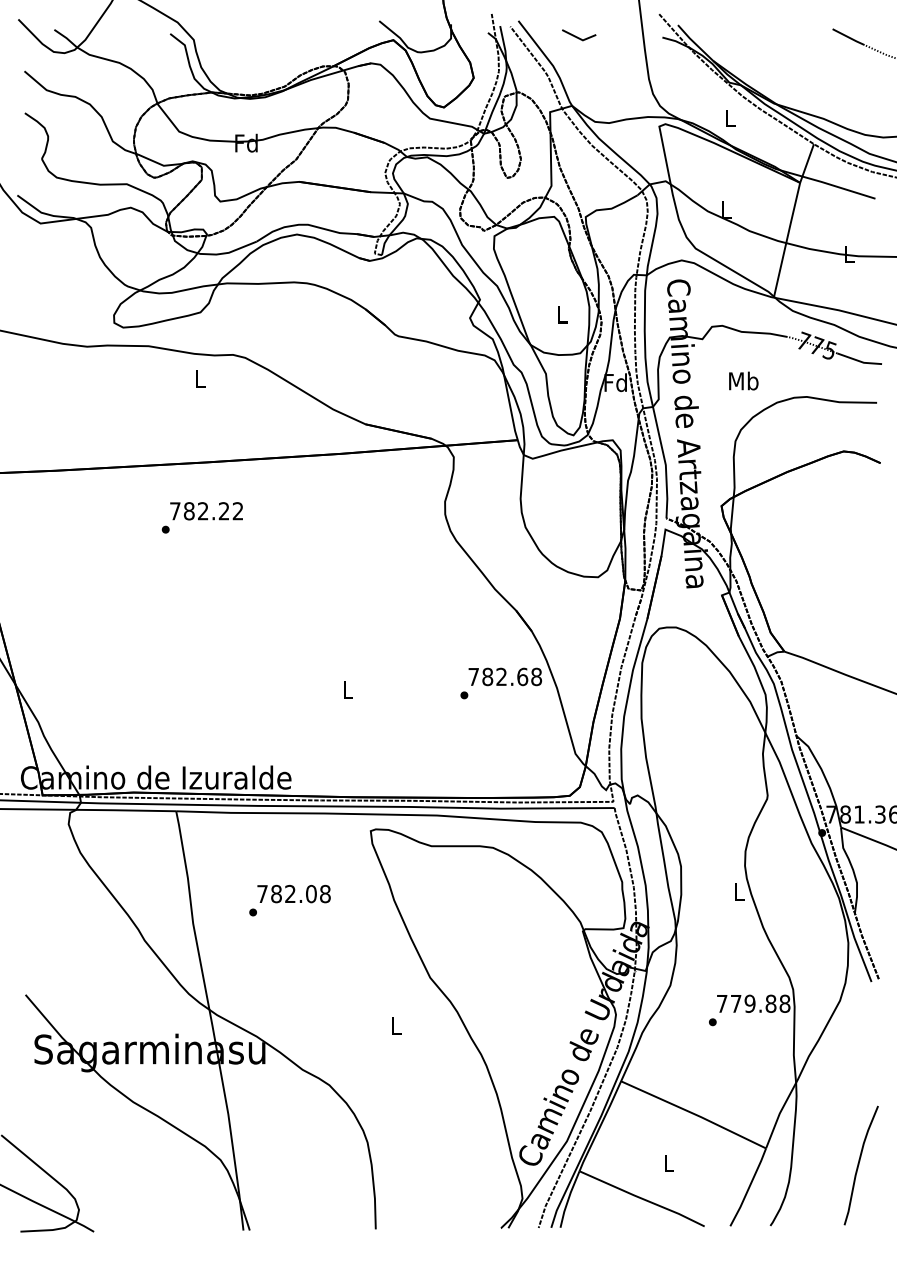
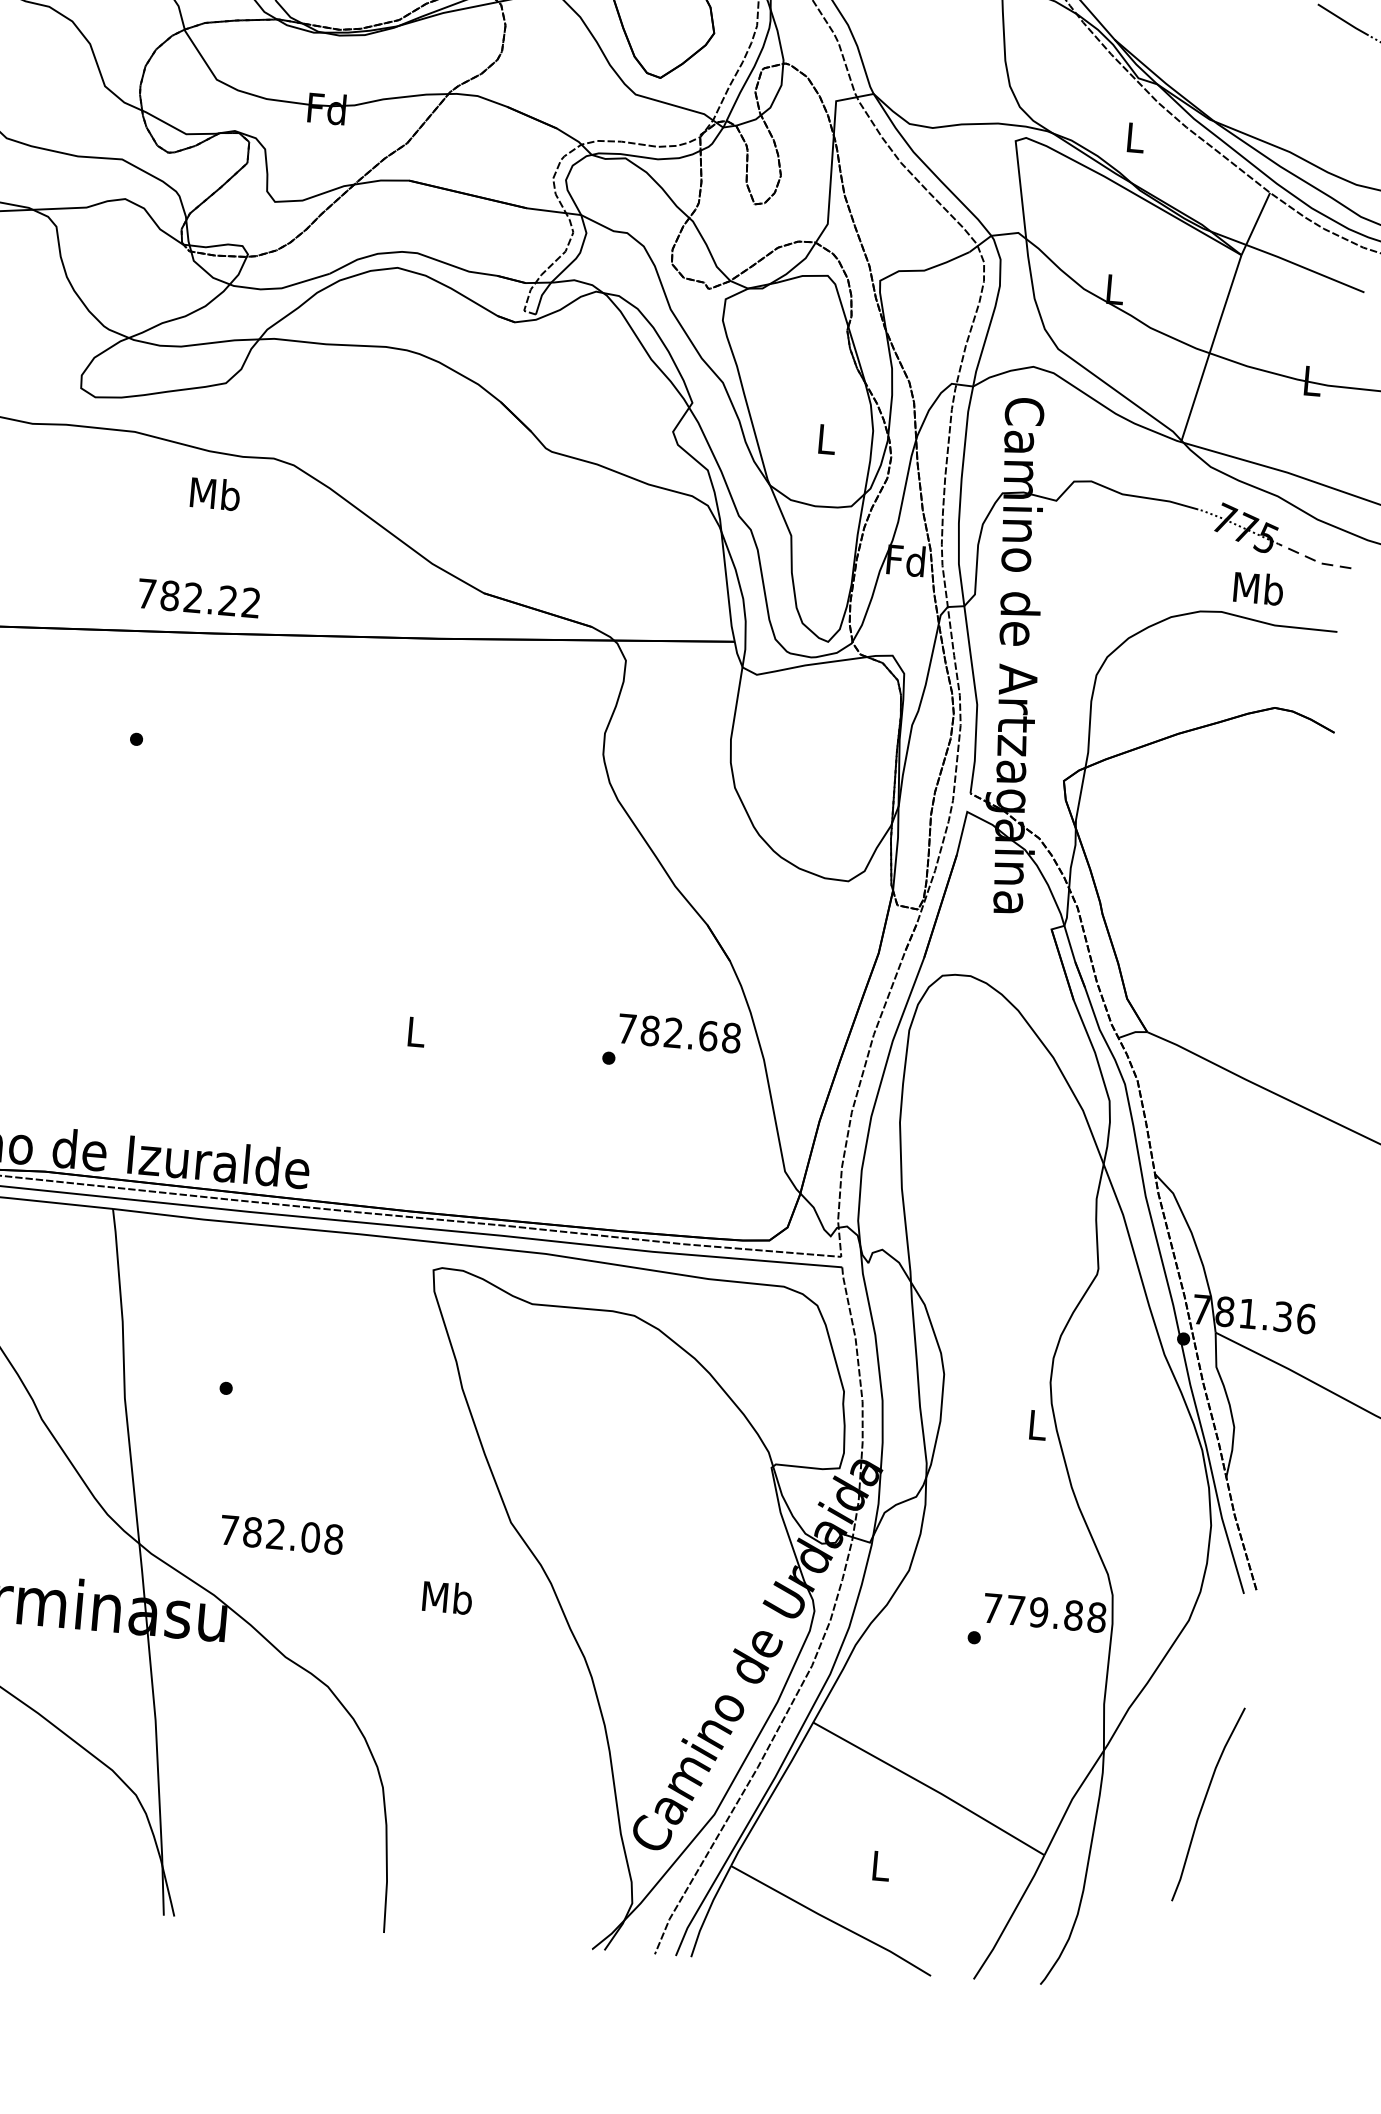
line: (859, 361) -> (1314, 560), solid -> dashed
text: (199, 378) -> (214, 492), L -> Mb
text: (743, 380) -> (1258, 587), moved
text: (206, 511) -> (198, 598), moved
text: (293, 894) -> (280, 1535), moved
text: (395, 1025) -> (446, 1596), L -> Mb
curve: (859, 1165) -> (1205, 1804), moved

